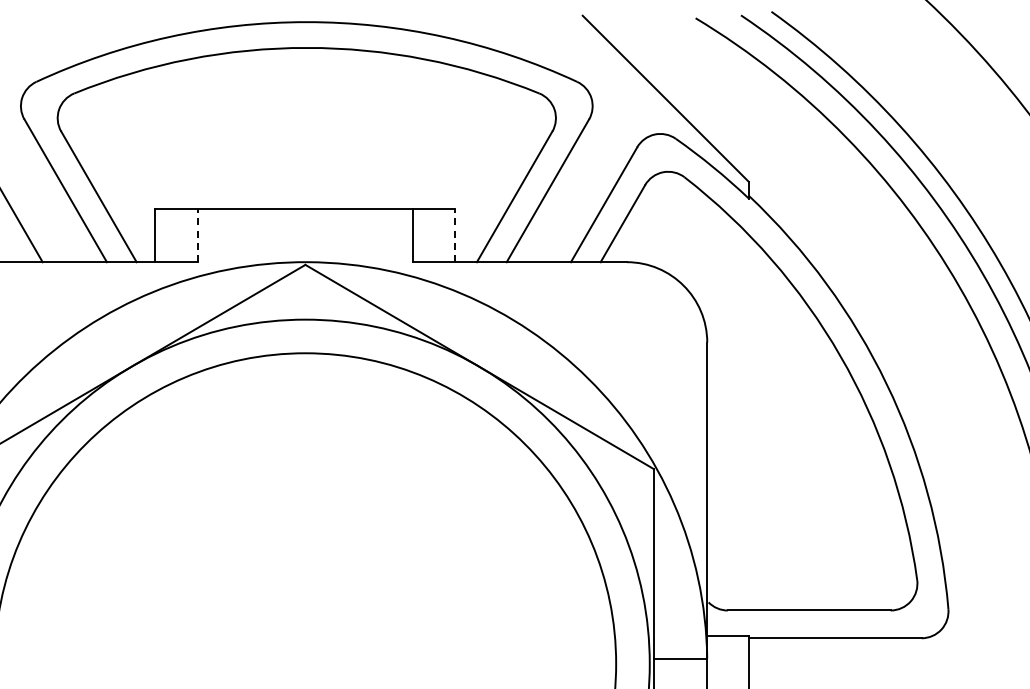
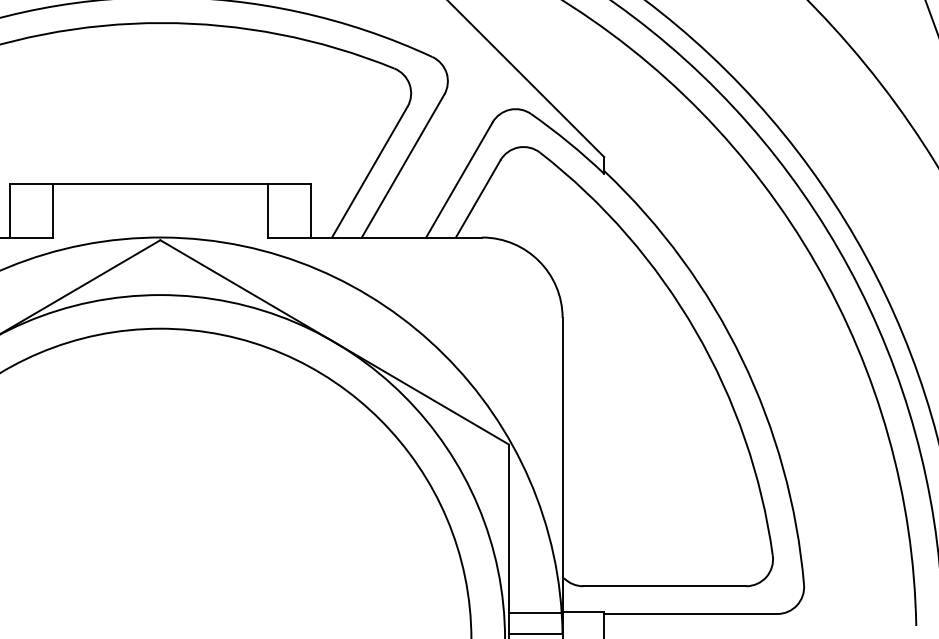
line: (198, 235) -> (53, 210), dashed -> solid
line: (455, 235) -> (310, 210), dashed -> solid
line: (679, 637) -> (534, 613), added

